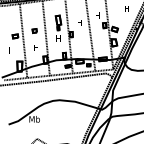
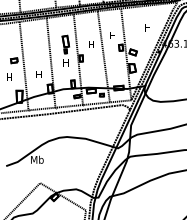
part: (33, 30) -> (36, 53), removed

